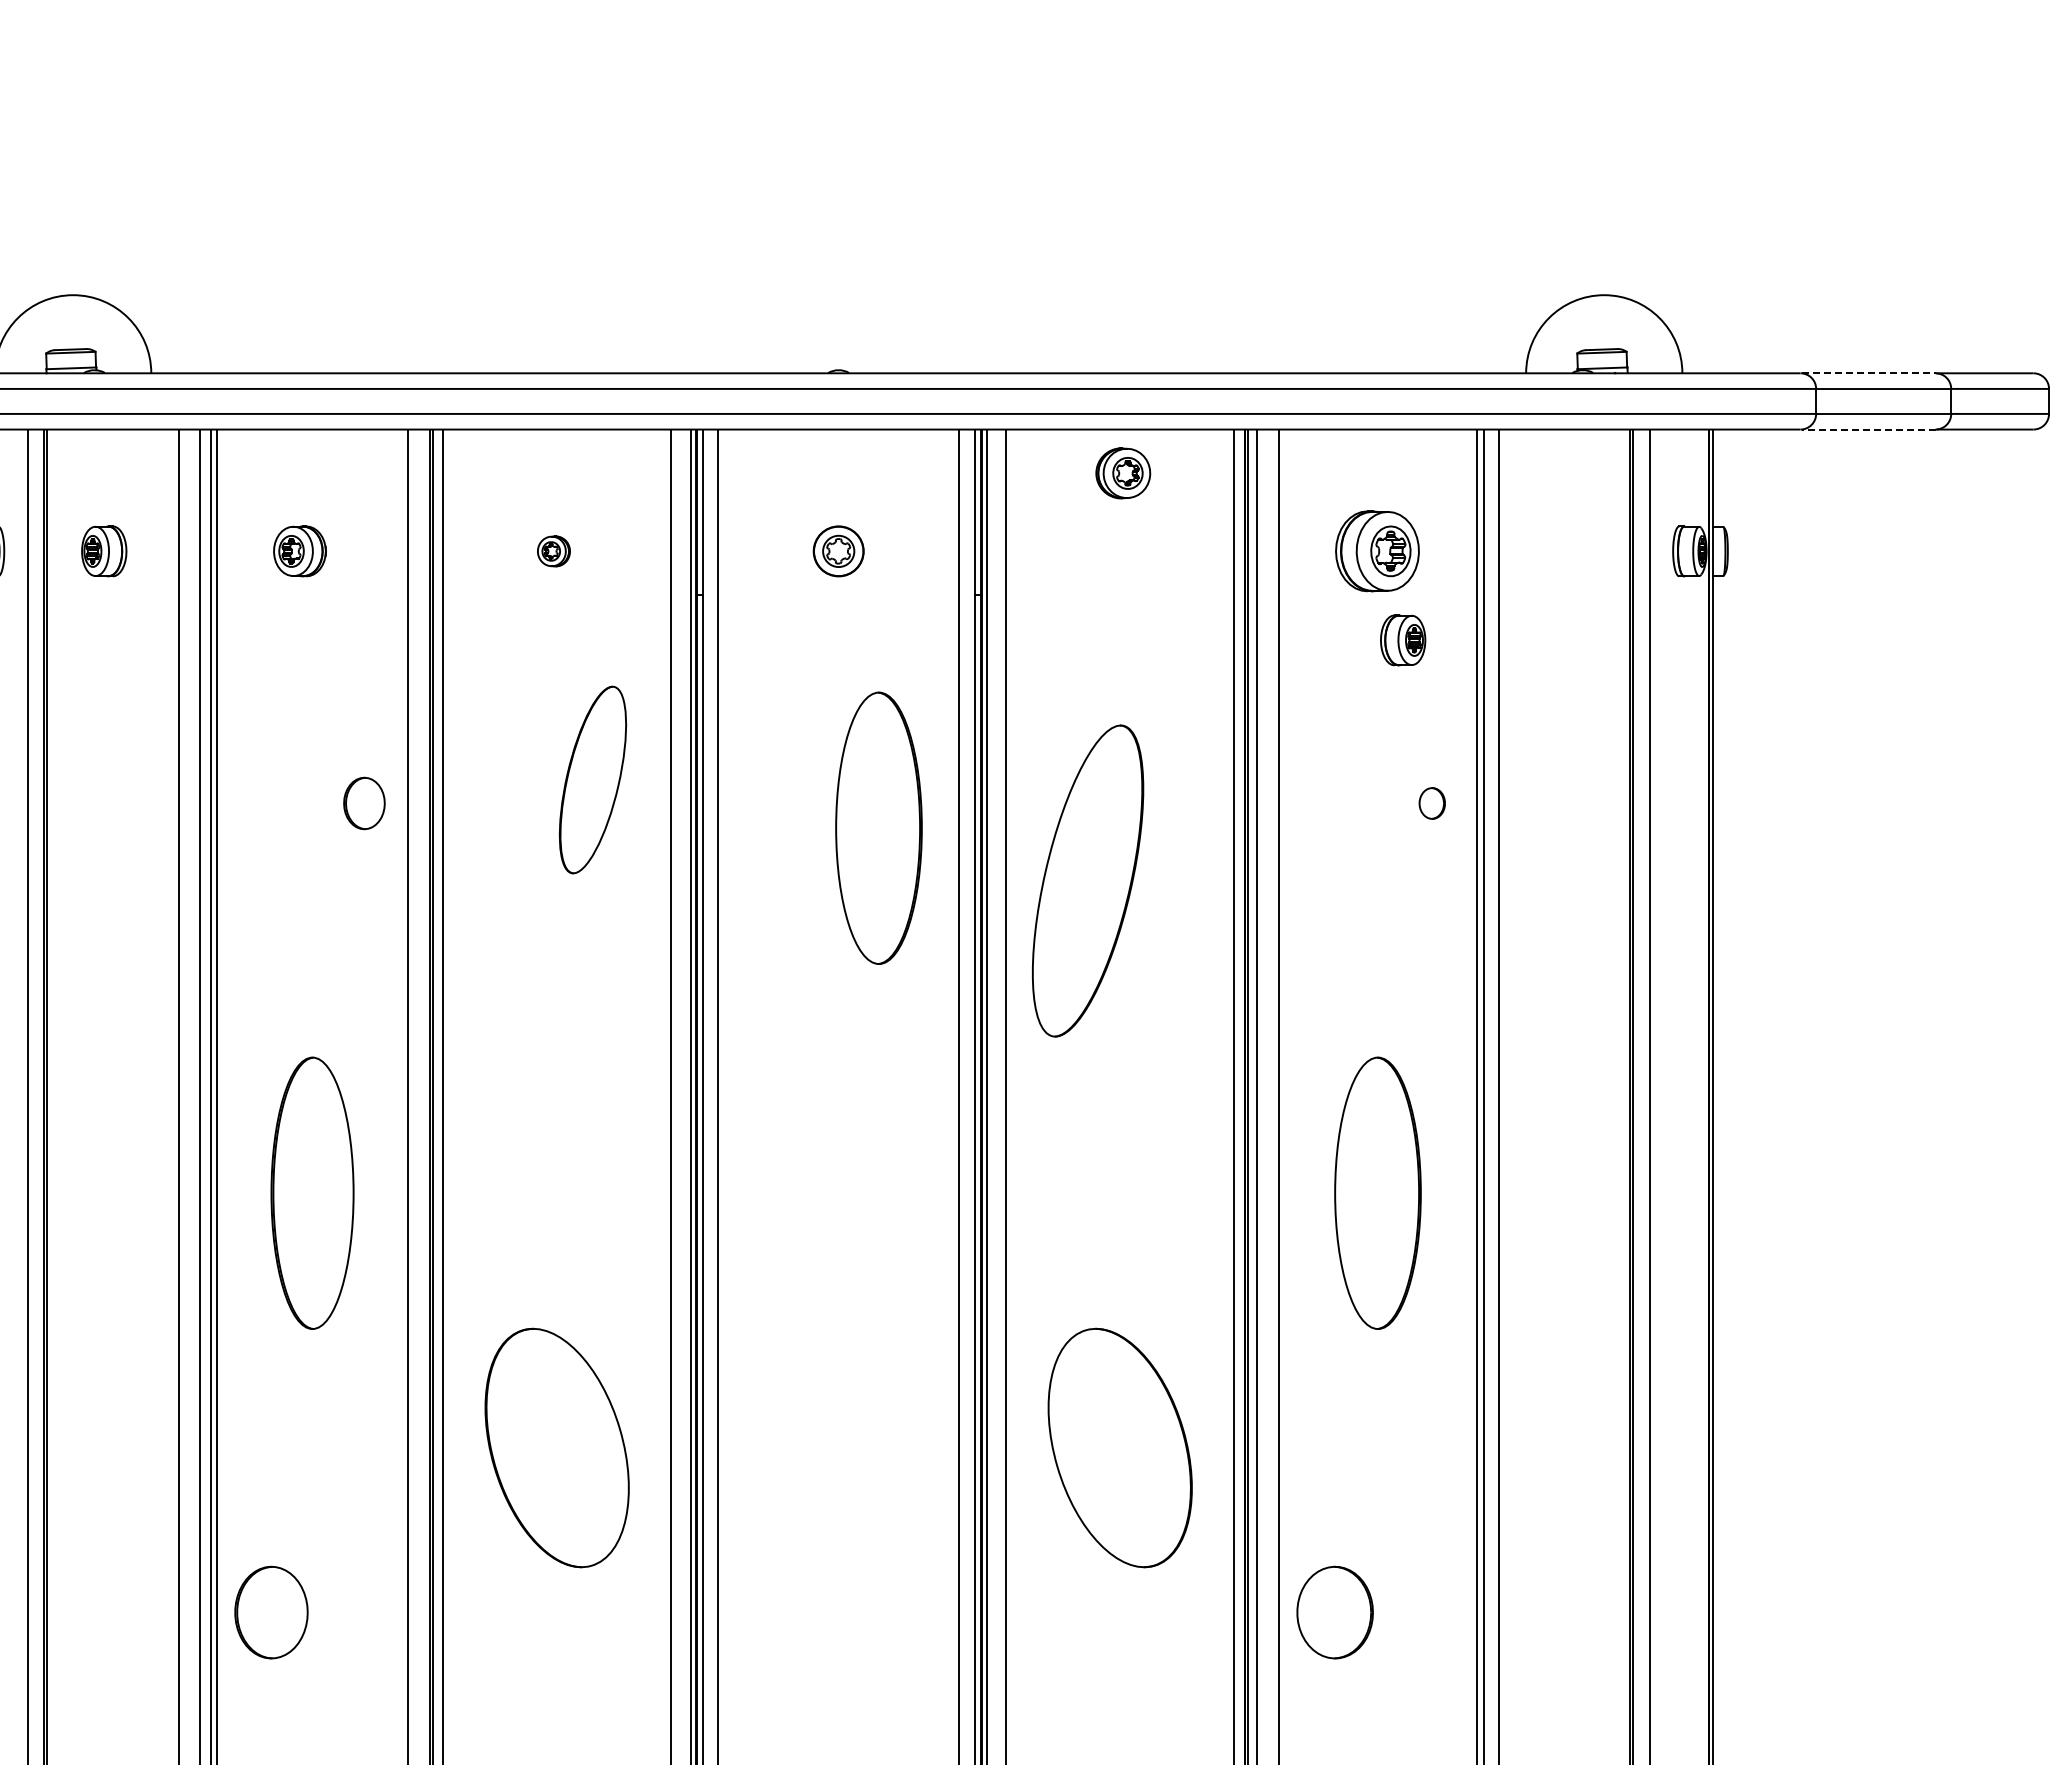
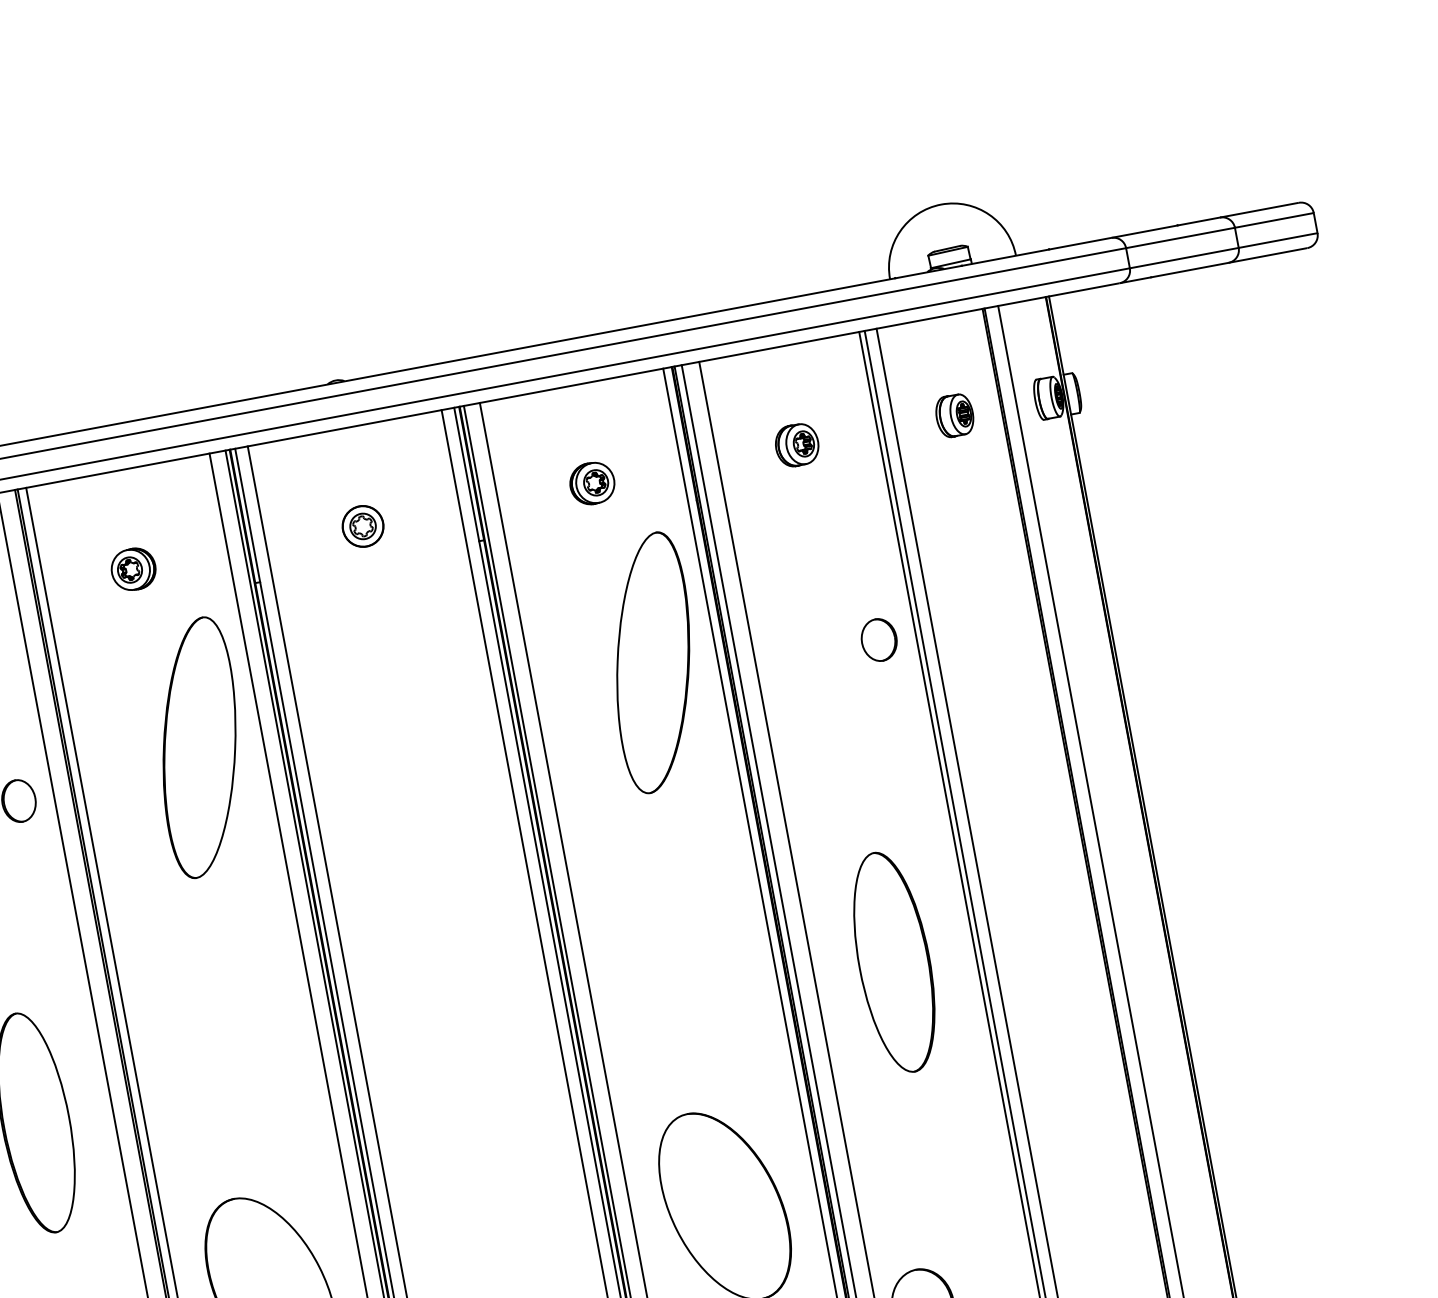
line: (1868, 373) -> (1165, 227), dashed -> solid
line: (1868, 429) -> (1174, 272), dashed -> solid
part: (1123, 473) -> (592, 483), moved
part: (553, 551) -> (133, 569), size x1.67
part: (1377, 551) -> (797, 445), size x0.62
part: (1403, 640) -> (955, 415), moved
part: (592, 779) -> (199, 747), size x1.67
part: (1432, 803) -> (879, 640), size x1.67
part: (878, 827) -> (436, 742), removed
part: (1087, 880) -> (652, 662), moved

